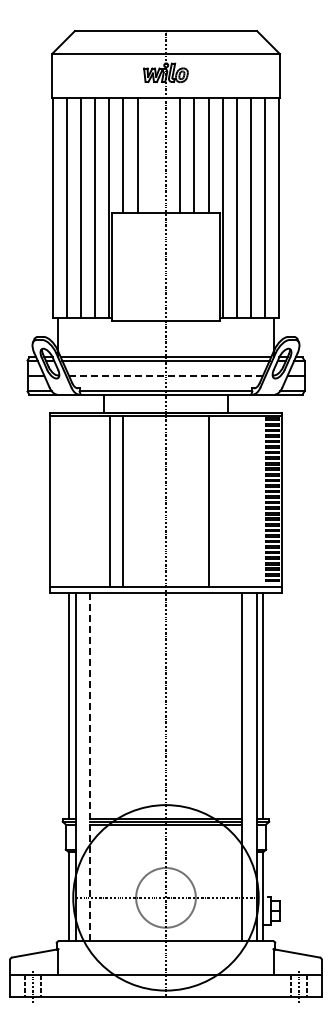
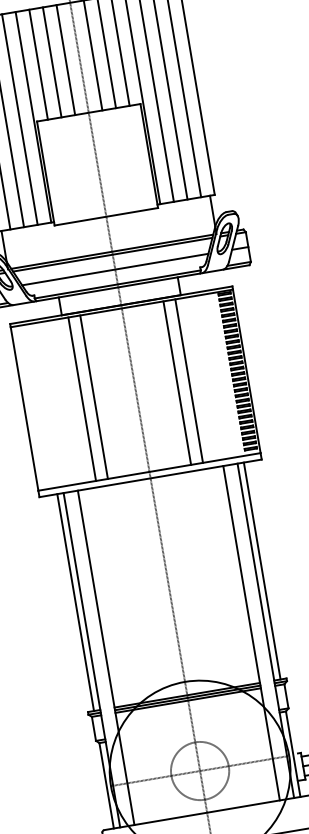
line: (151, 155) -> (65, 60), added
line: (166, 376) -> (115, 269), dashed -> solid
line: (221, 501) -> (189, 381), added
line: (90, 767) -> (106, 658), dashed -> solid

